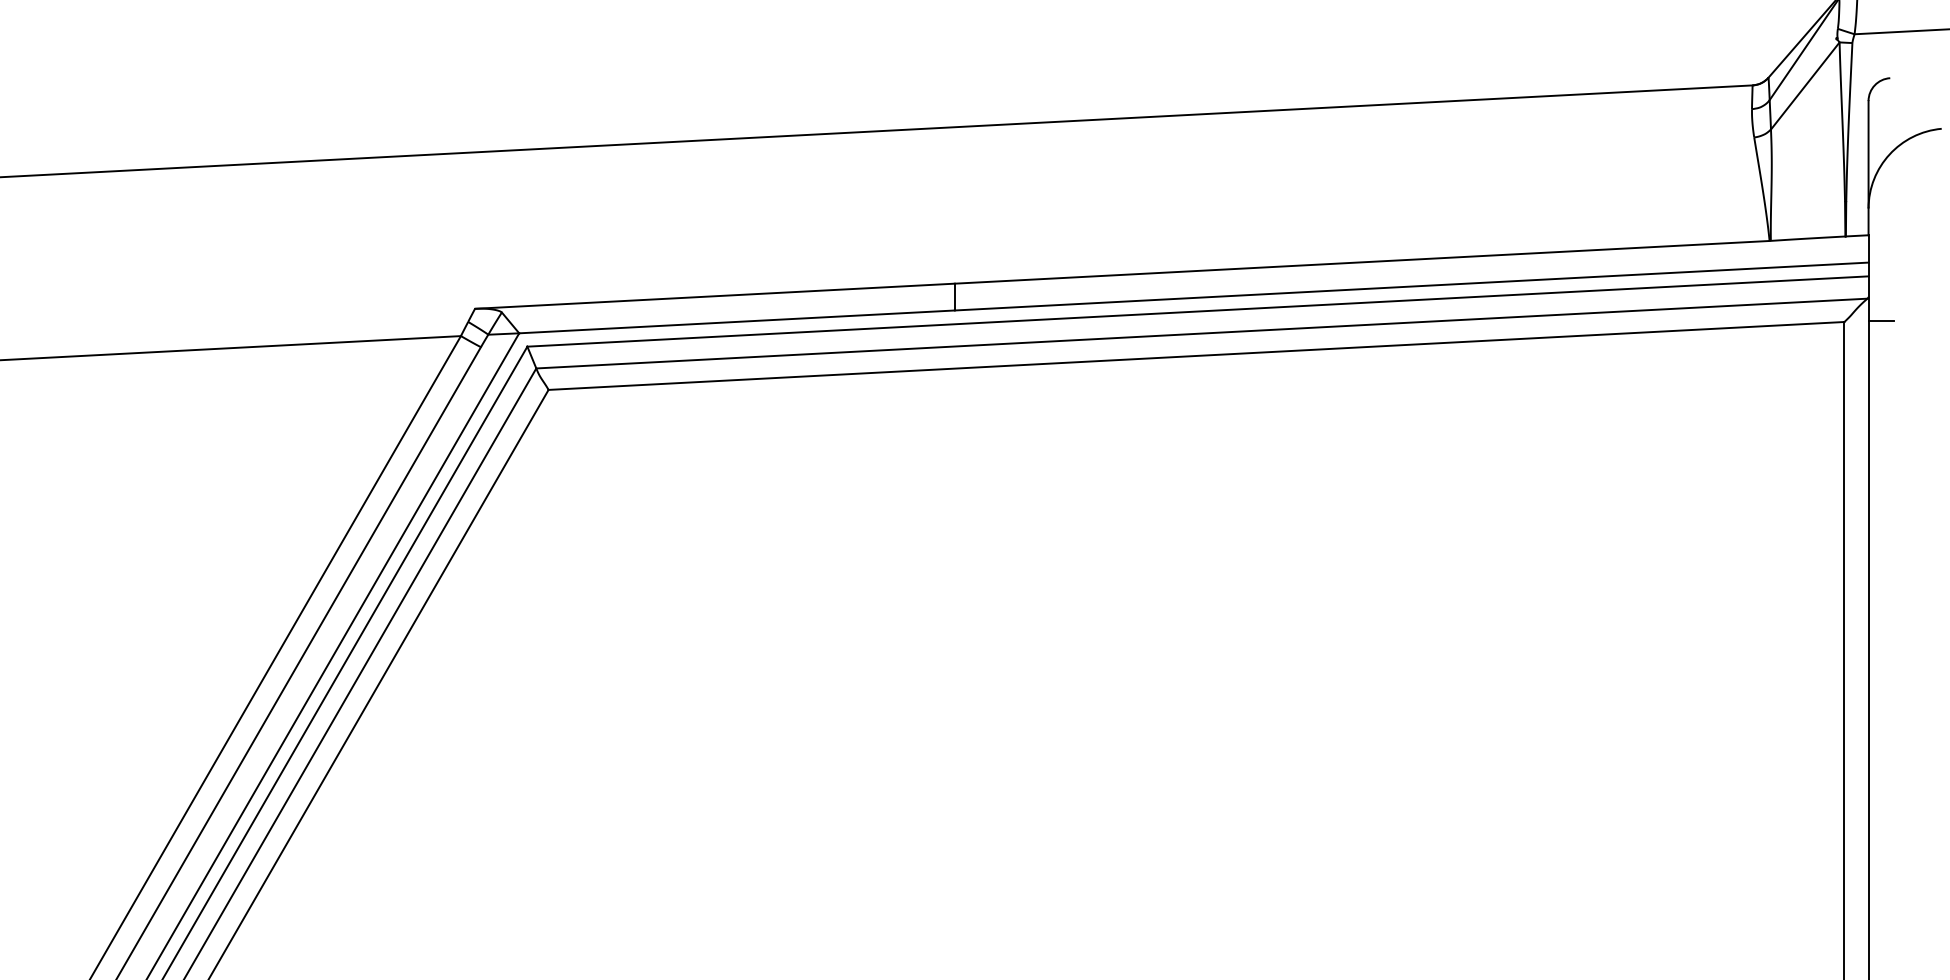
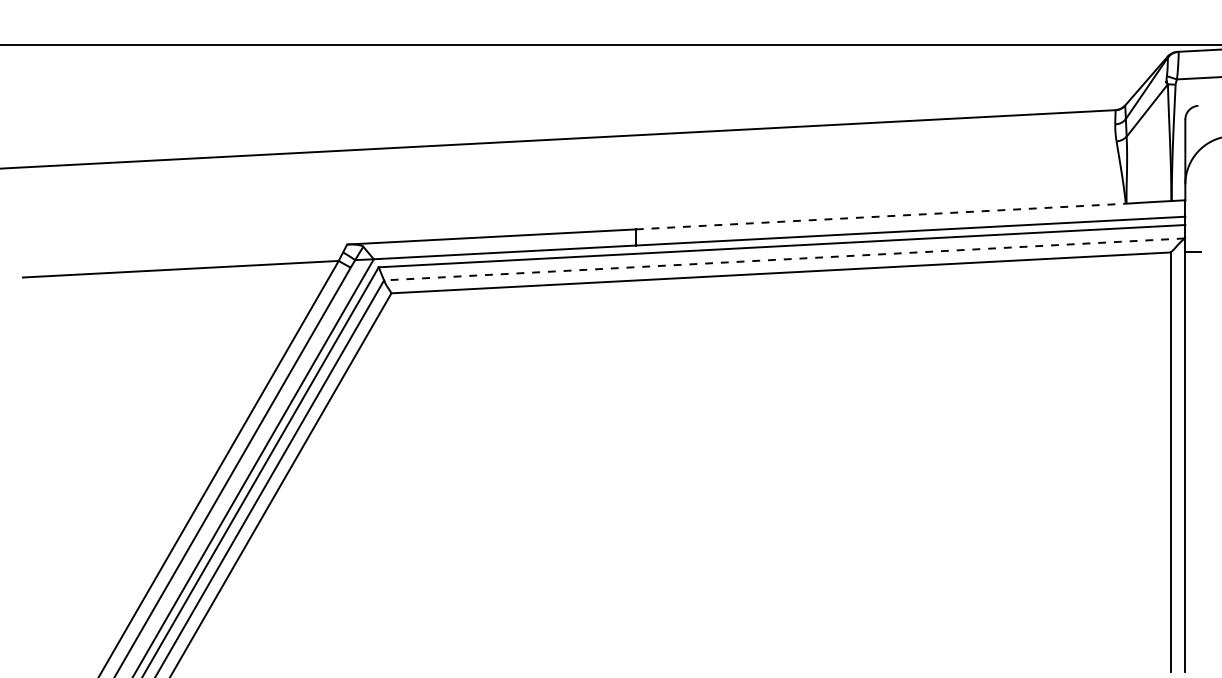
line: (1363, 262) -> (881, 216), solid -> dashed
line: (1202, 333) -> (784, 259), solid -> dashed

